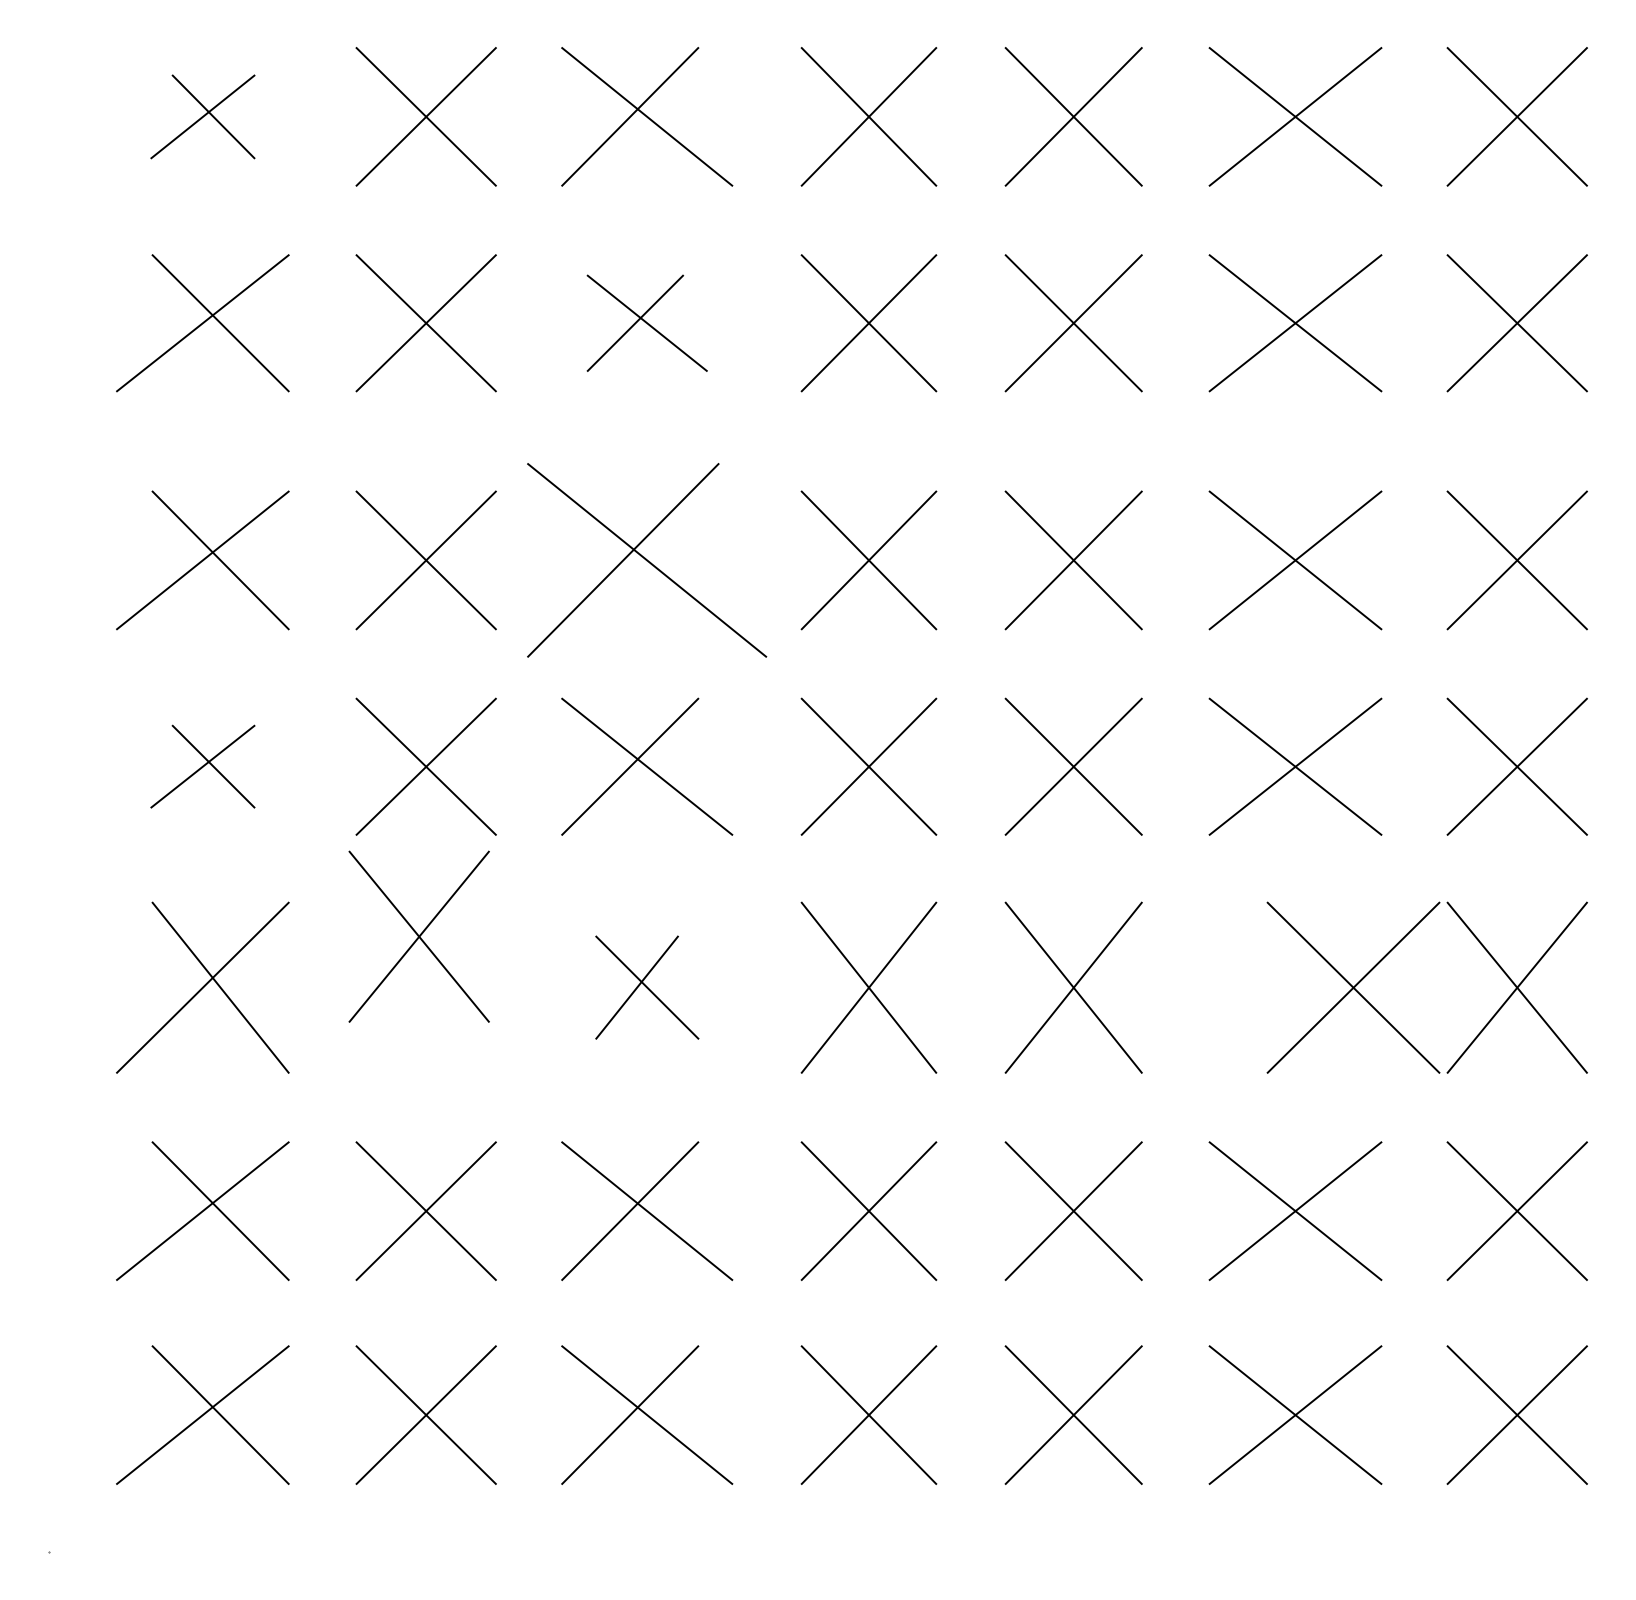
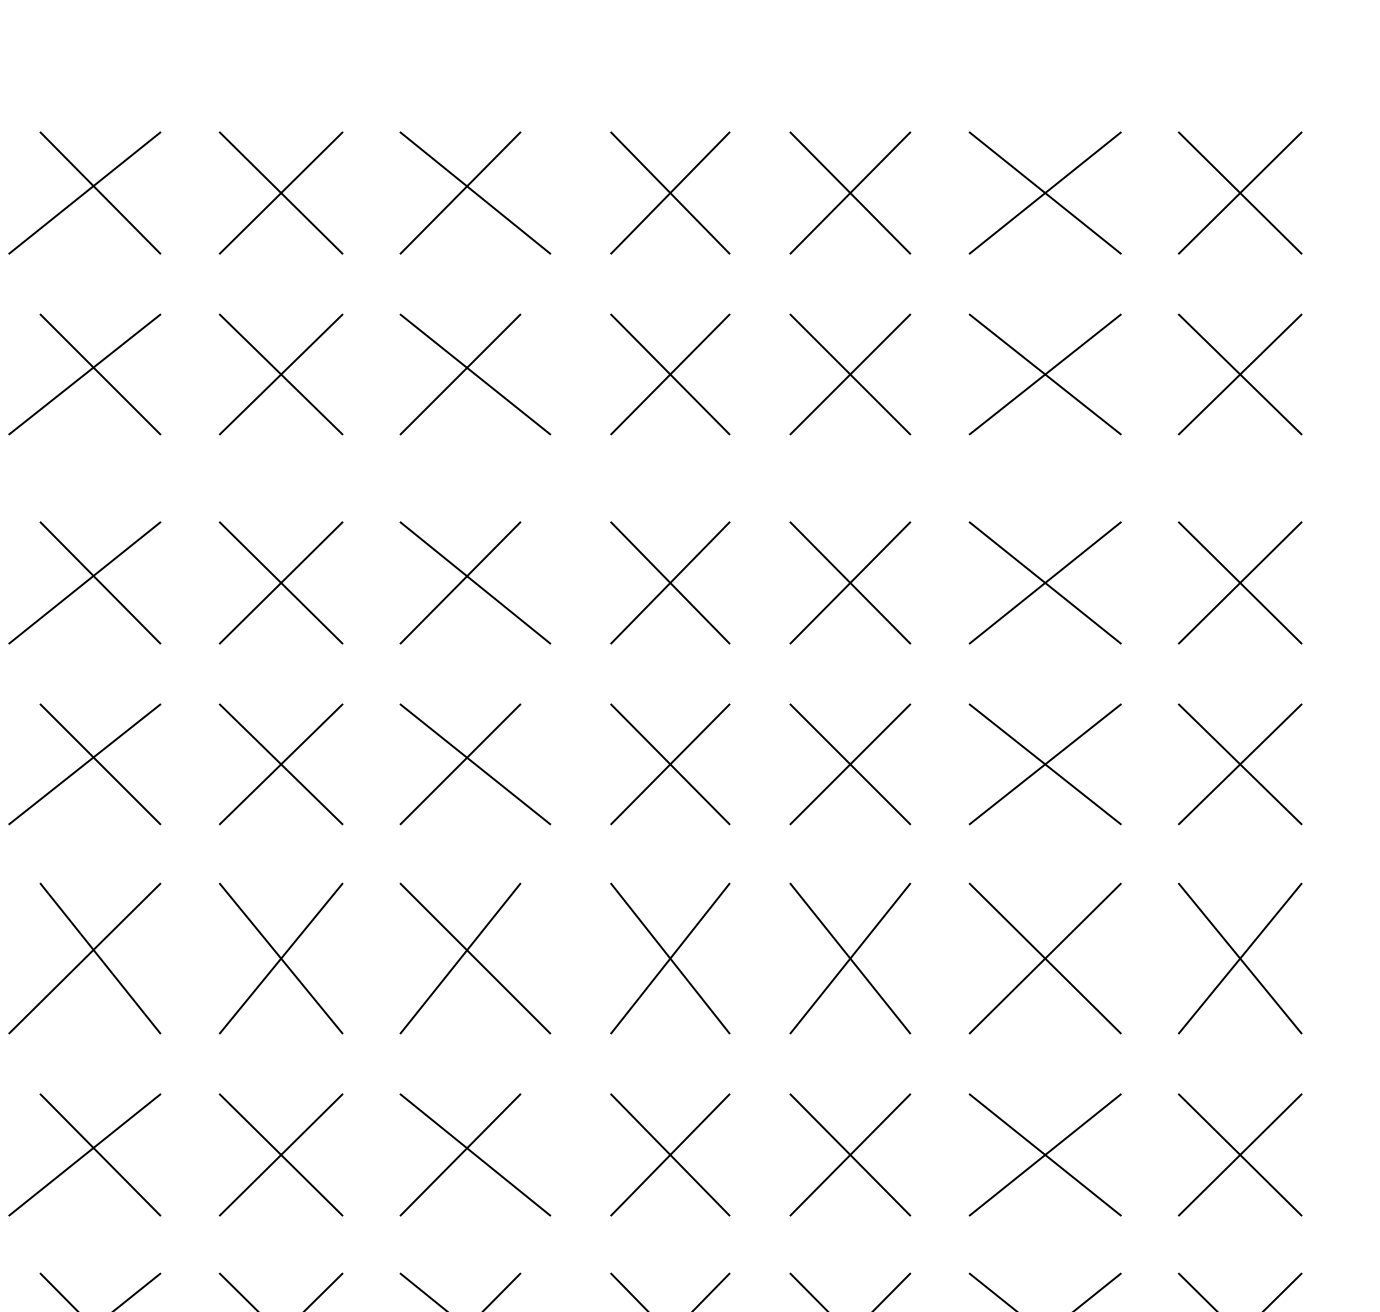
part: (202, 116) -> (84, 192), size x1.67
part: (647, 323) -> (475, 374), size x1.43
part: (647, 560) -> (475, 583), size x0.71
part: (202, 766) -> (84, 764), size x1.67
part: (418, 936) -> (280, 958), moved
part: (647, 987) -> (475, 958), size x1.67
part: (1353, 987) -> (1045, 958), moved

